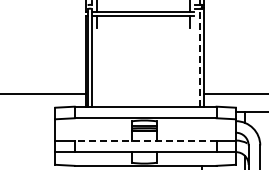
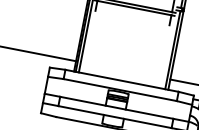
line: (199, 57) -> (172, 49), dashed -> solid
line: (145, 140) -> (116, 107), dashed -> solid

